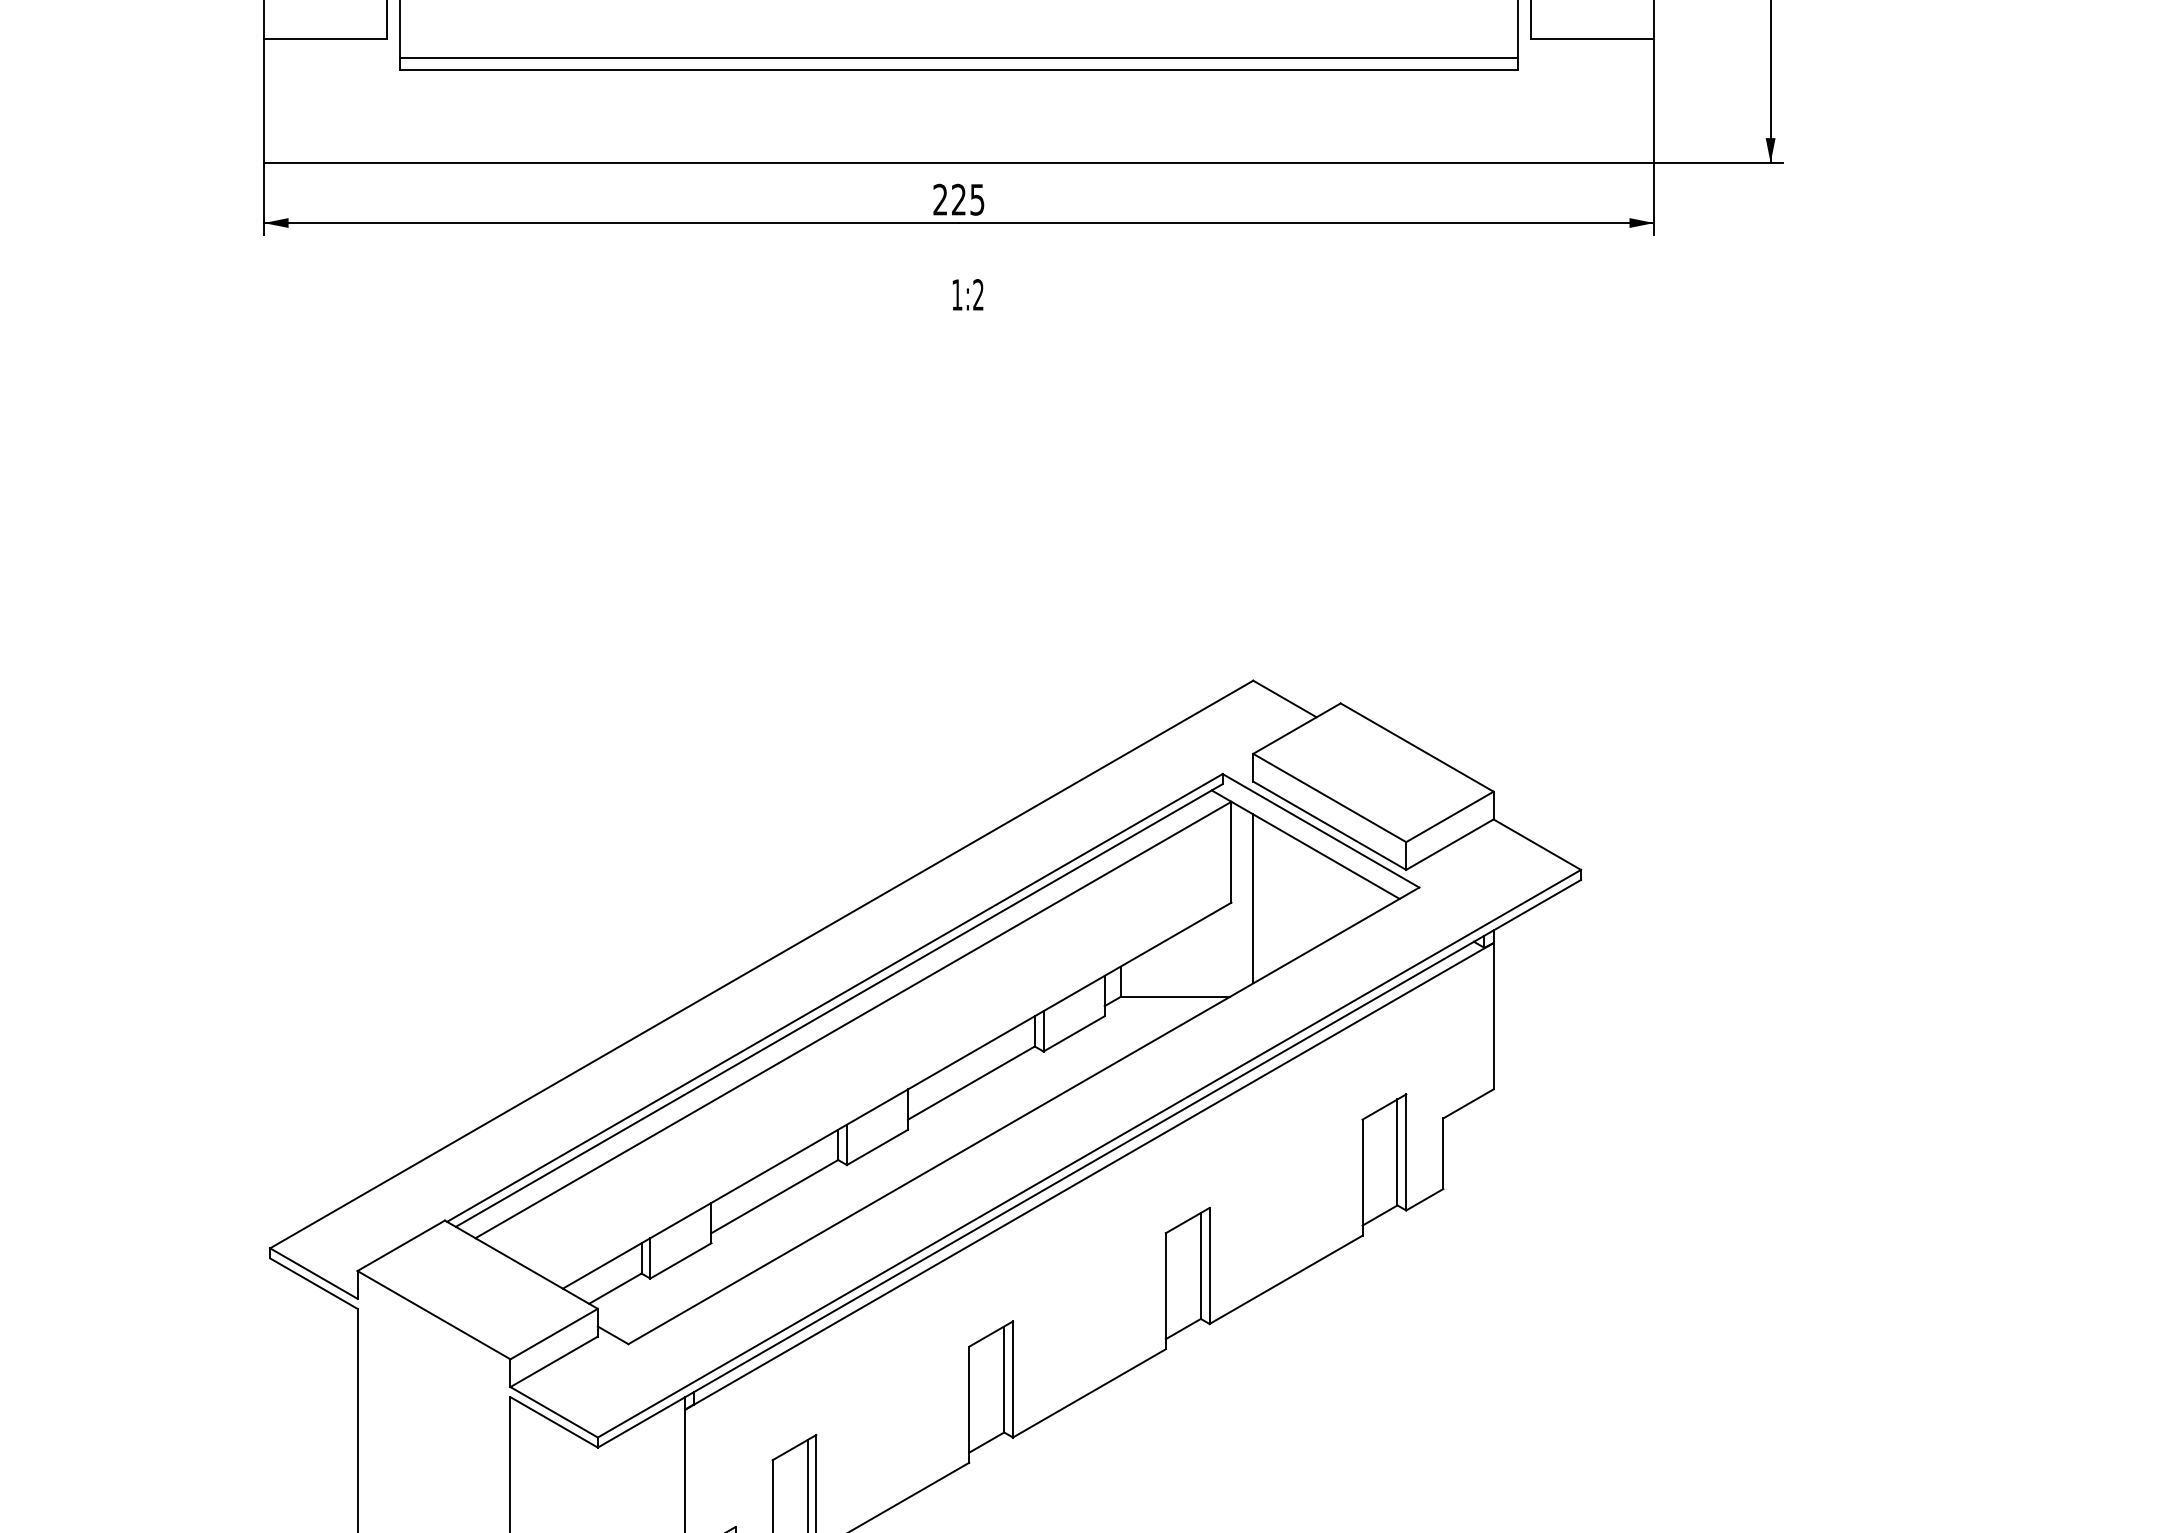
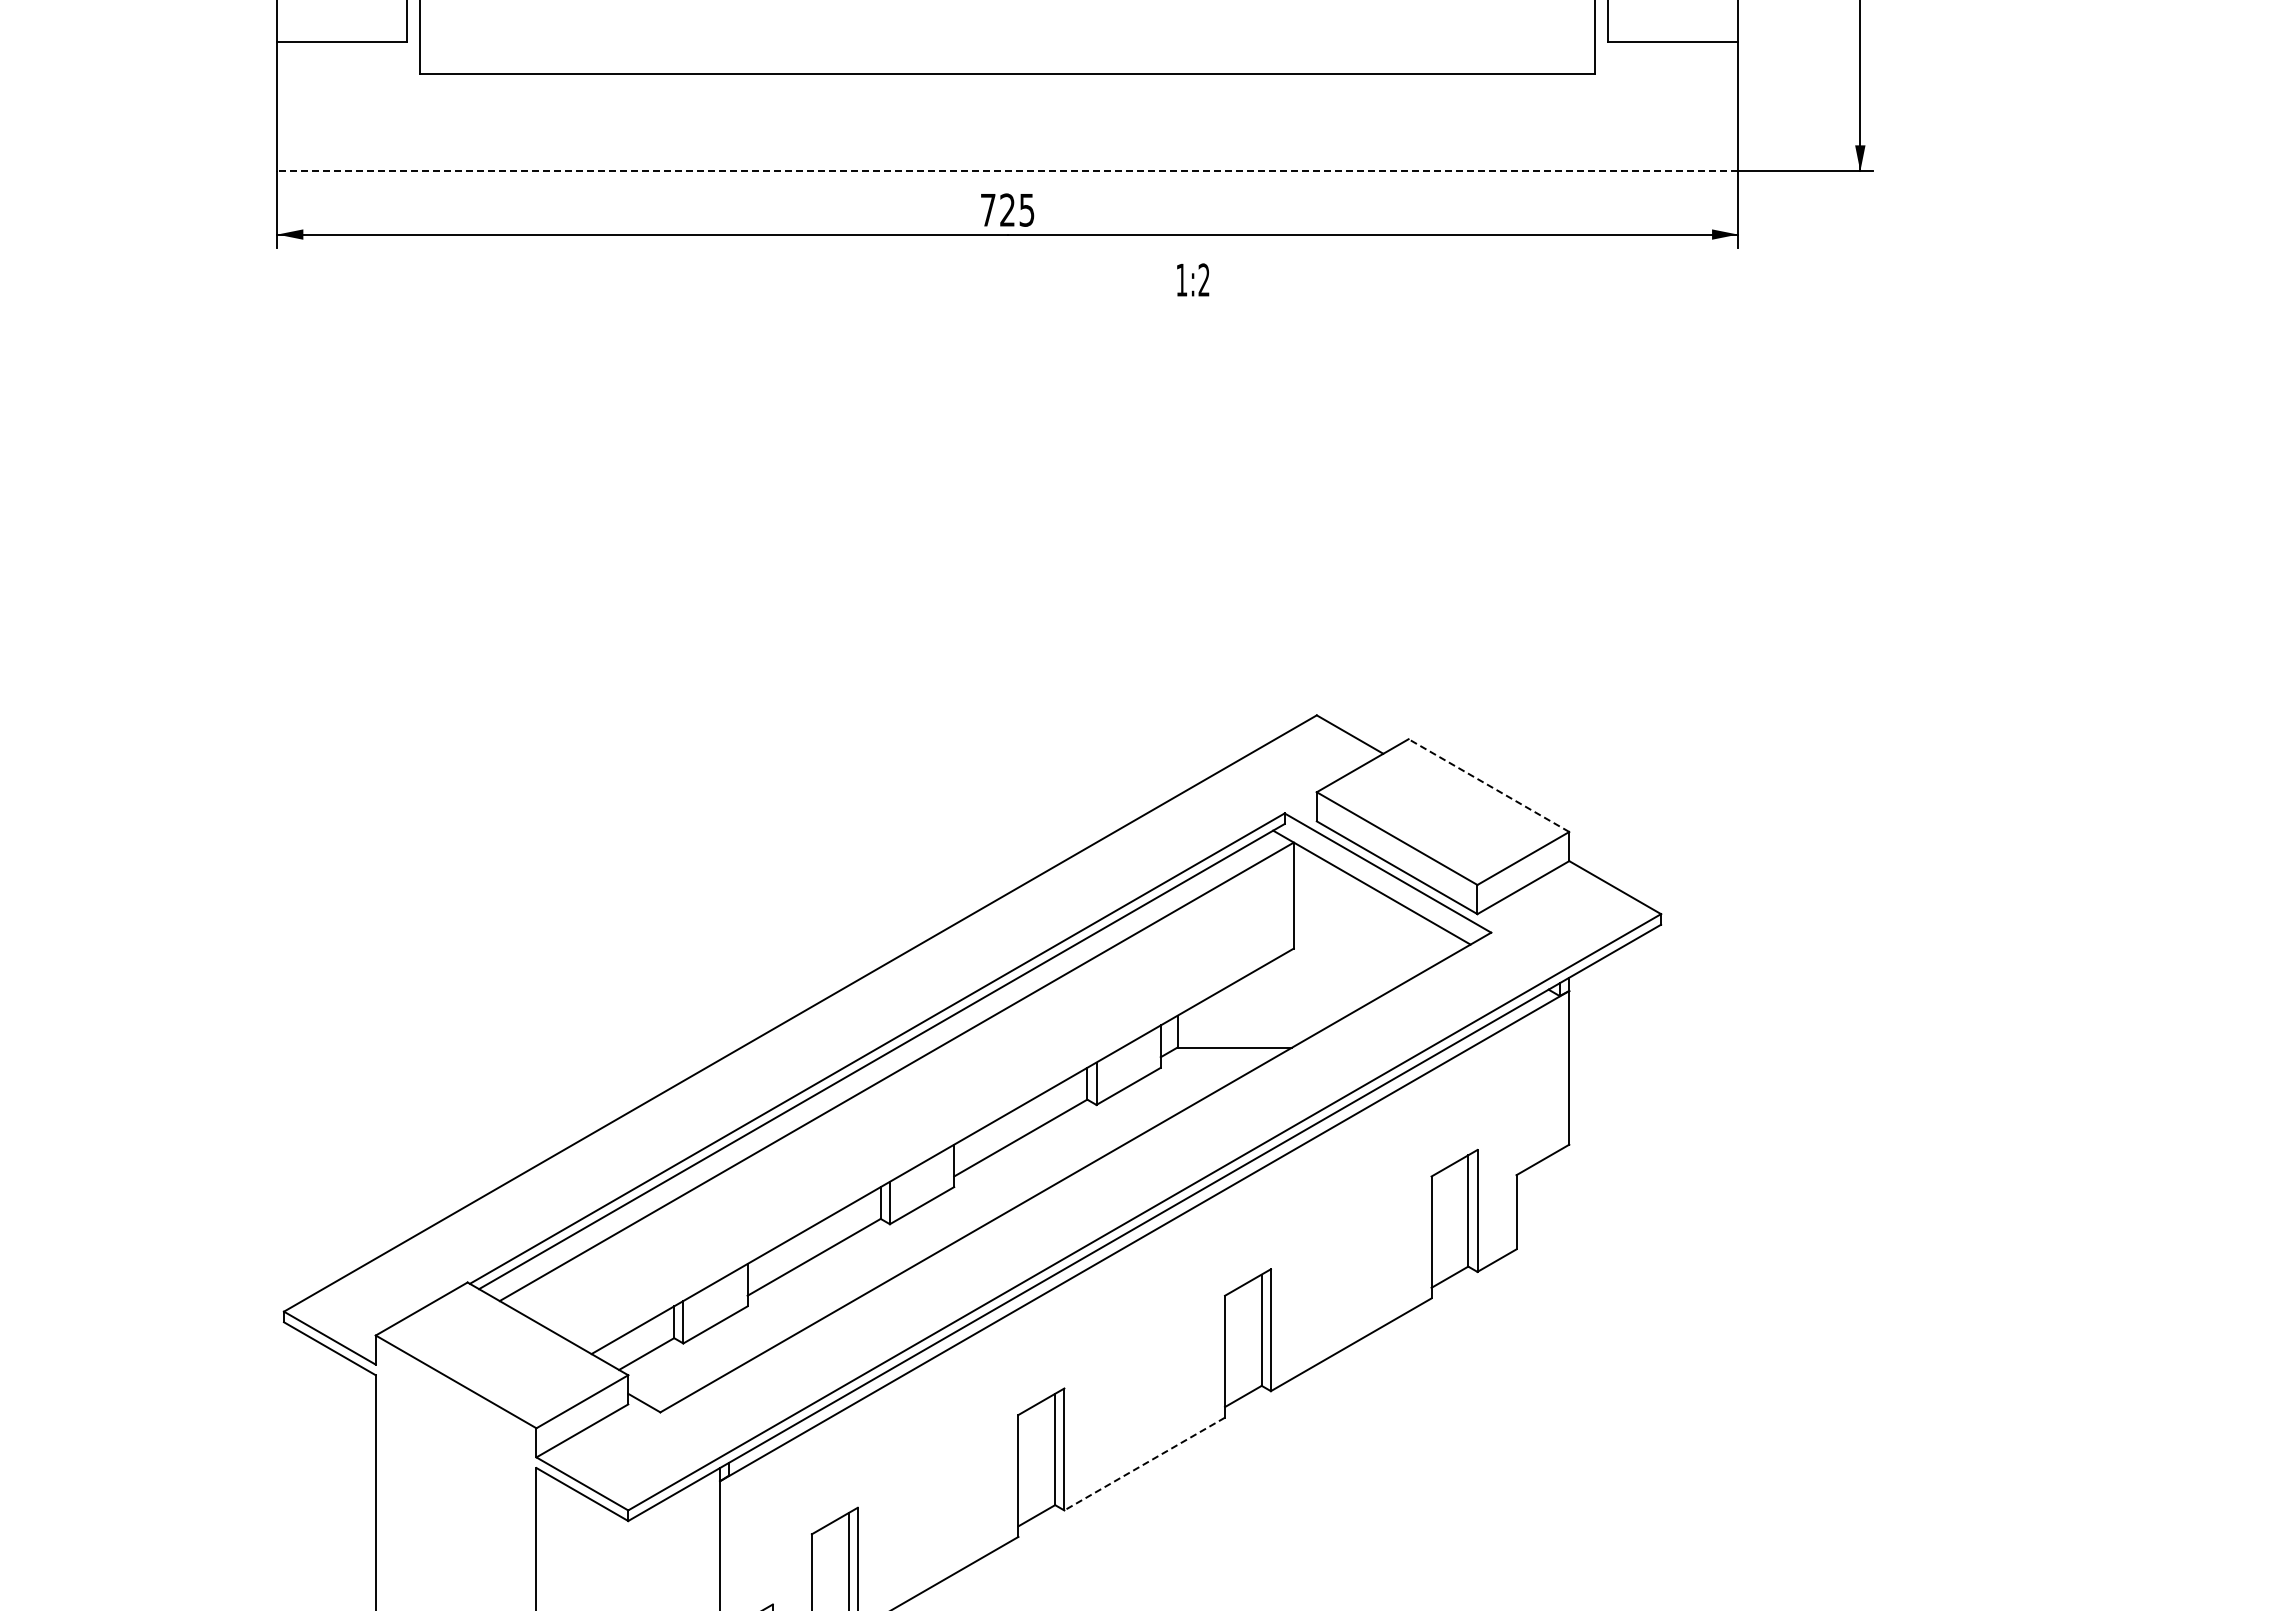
line: (958, 58) -> (1007, 61), removed
line: (958, 162) -> (1007, 171), solid -> dashed
text: (939, 199) -> (987, 209), 225 -> 725
text: (968, 294) -> (1193, 279), moved
line: (1416, 747) -> (1488, 785), solid -> dashed
line: (1252, 898) -> (1316, 944), removed
line: (1089, 1393) -> (1144, 1464), solid -> dashed

